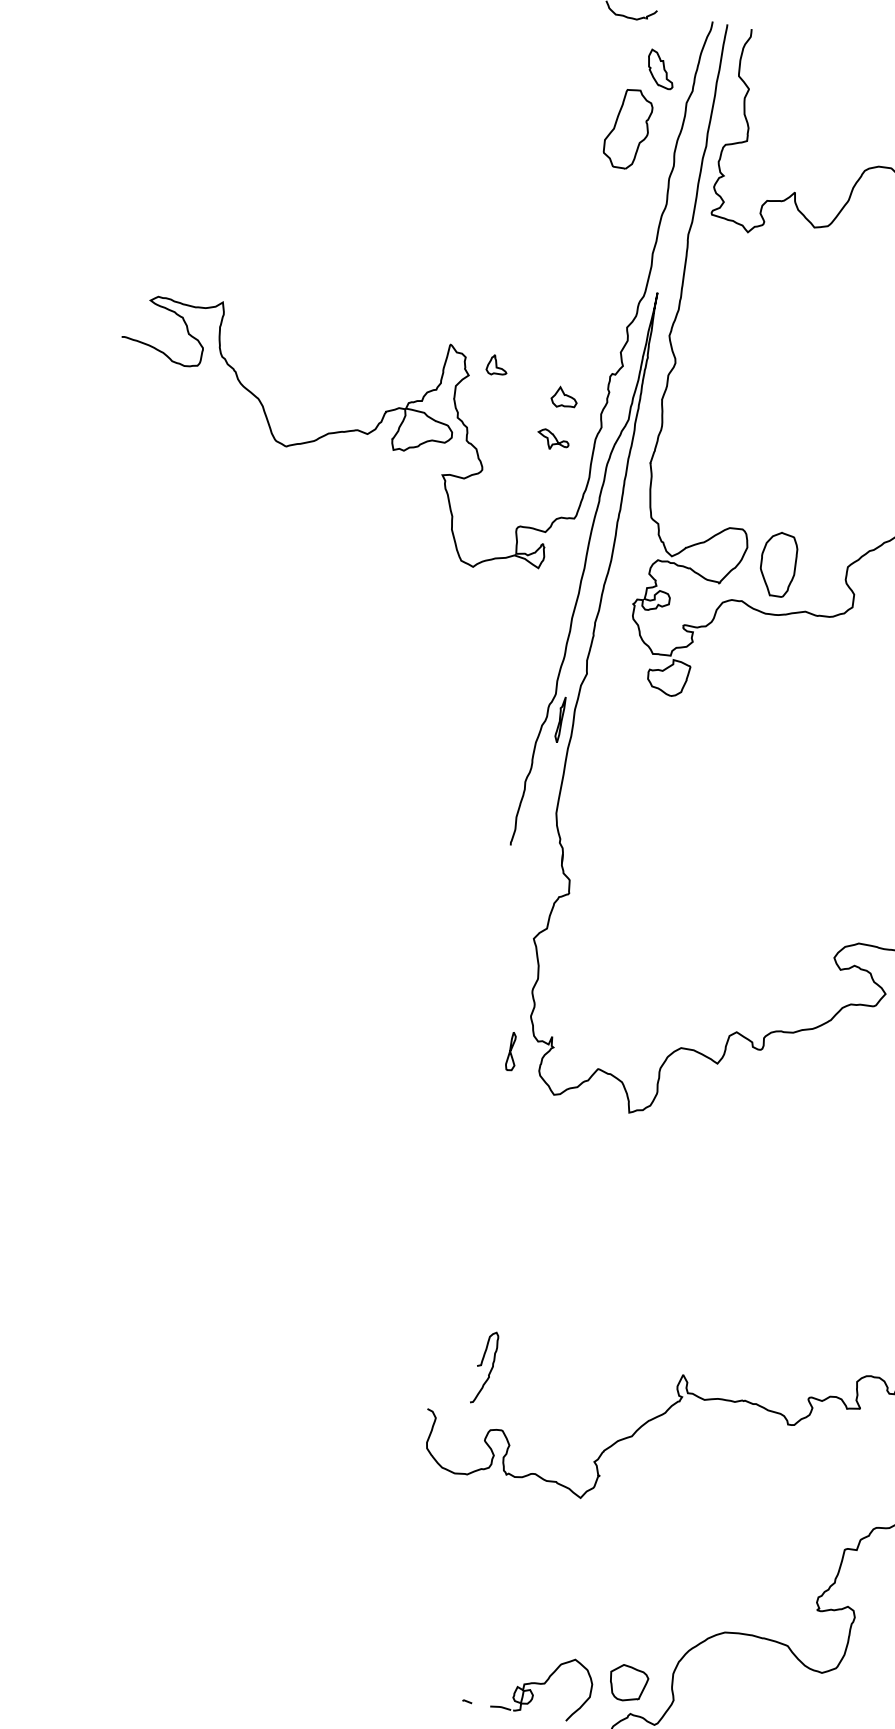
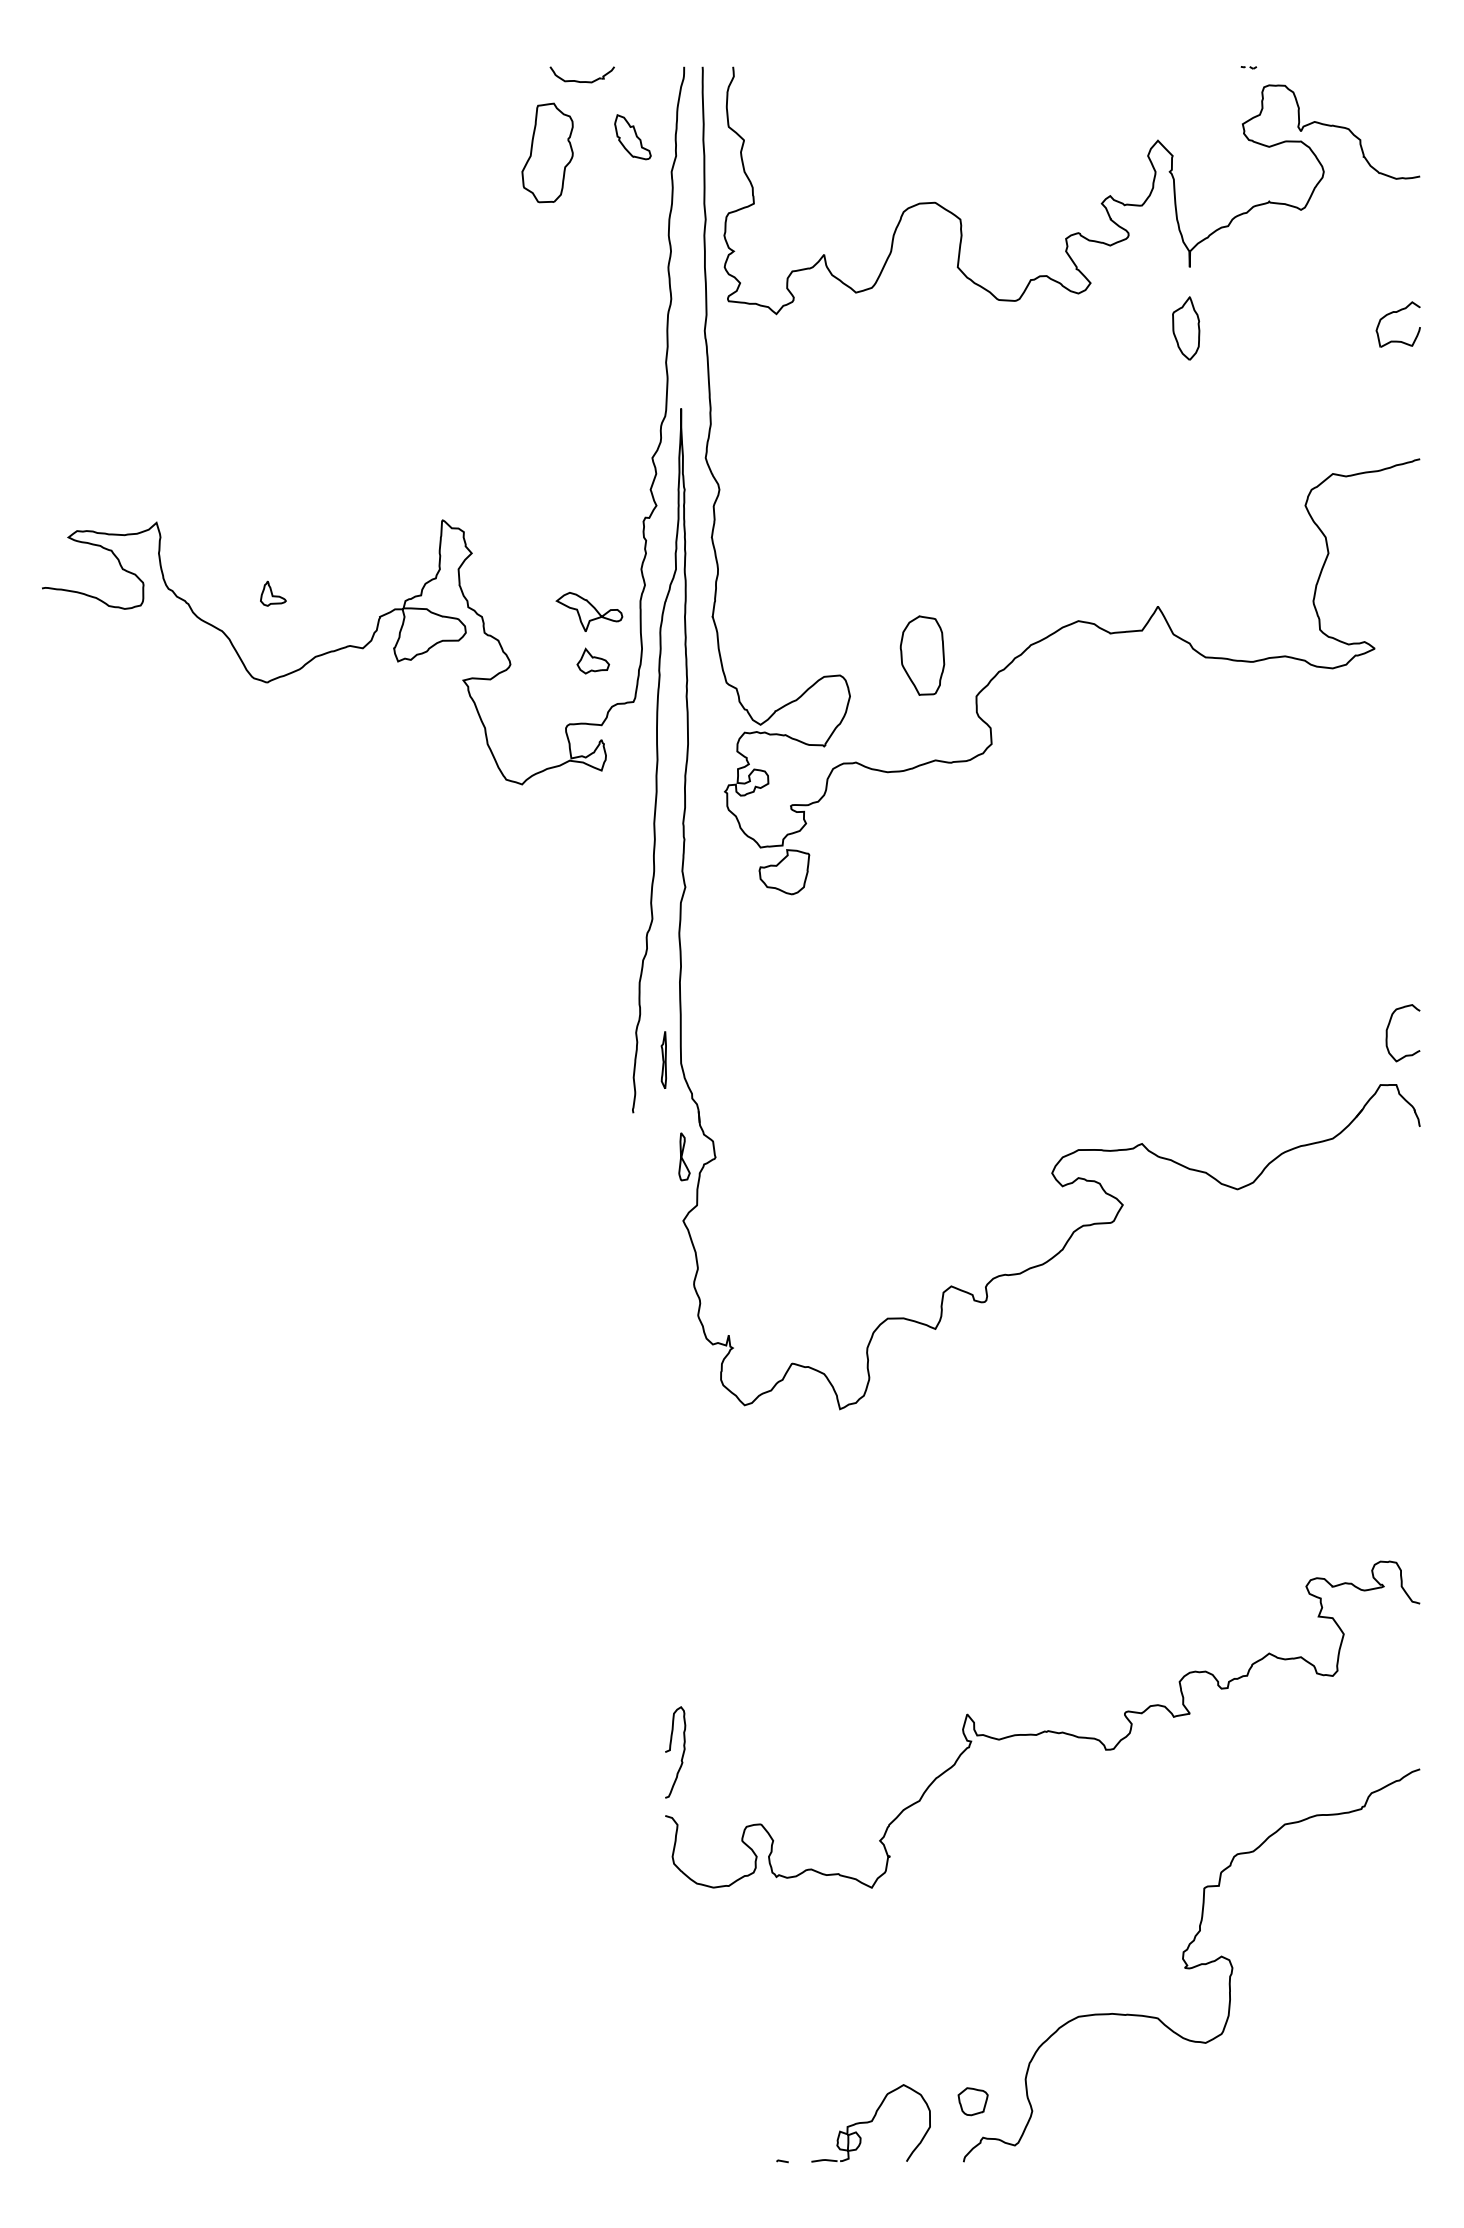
part: (627, 128) -> (547, 152), moved
part: (497, 365) -> (273, 593), moved
part: (564, 397) -> (593, 660), moved
part: (553, 439) -> (589, 611), size x1.67
part: (778, 564) -> (922, 655), moved
part: (560, 719) -> (663, 1059), moved
part: (512, 1051) -> (684, 1156), moved
curve: (481, 1365) -> (670, 1750), moved
part: (627, 1683) -> (972, 2101), size x0.62

